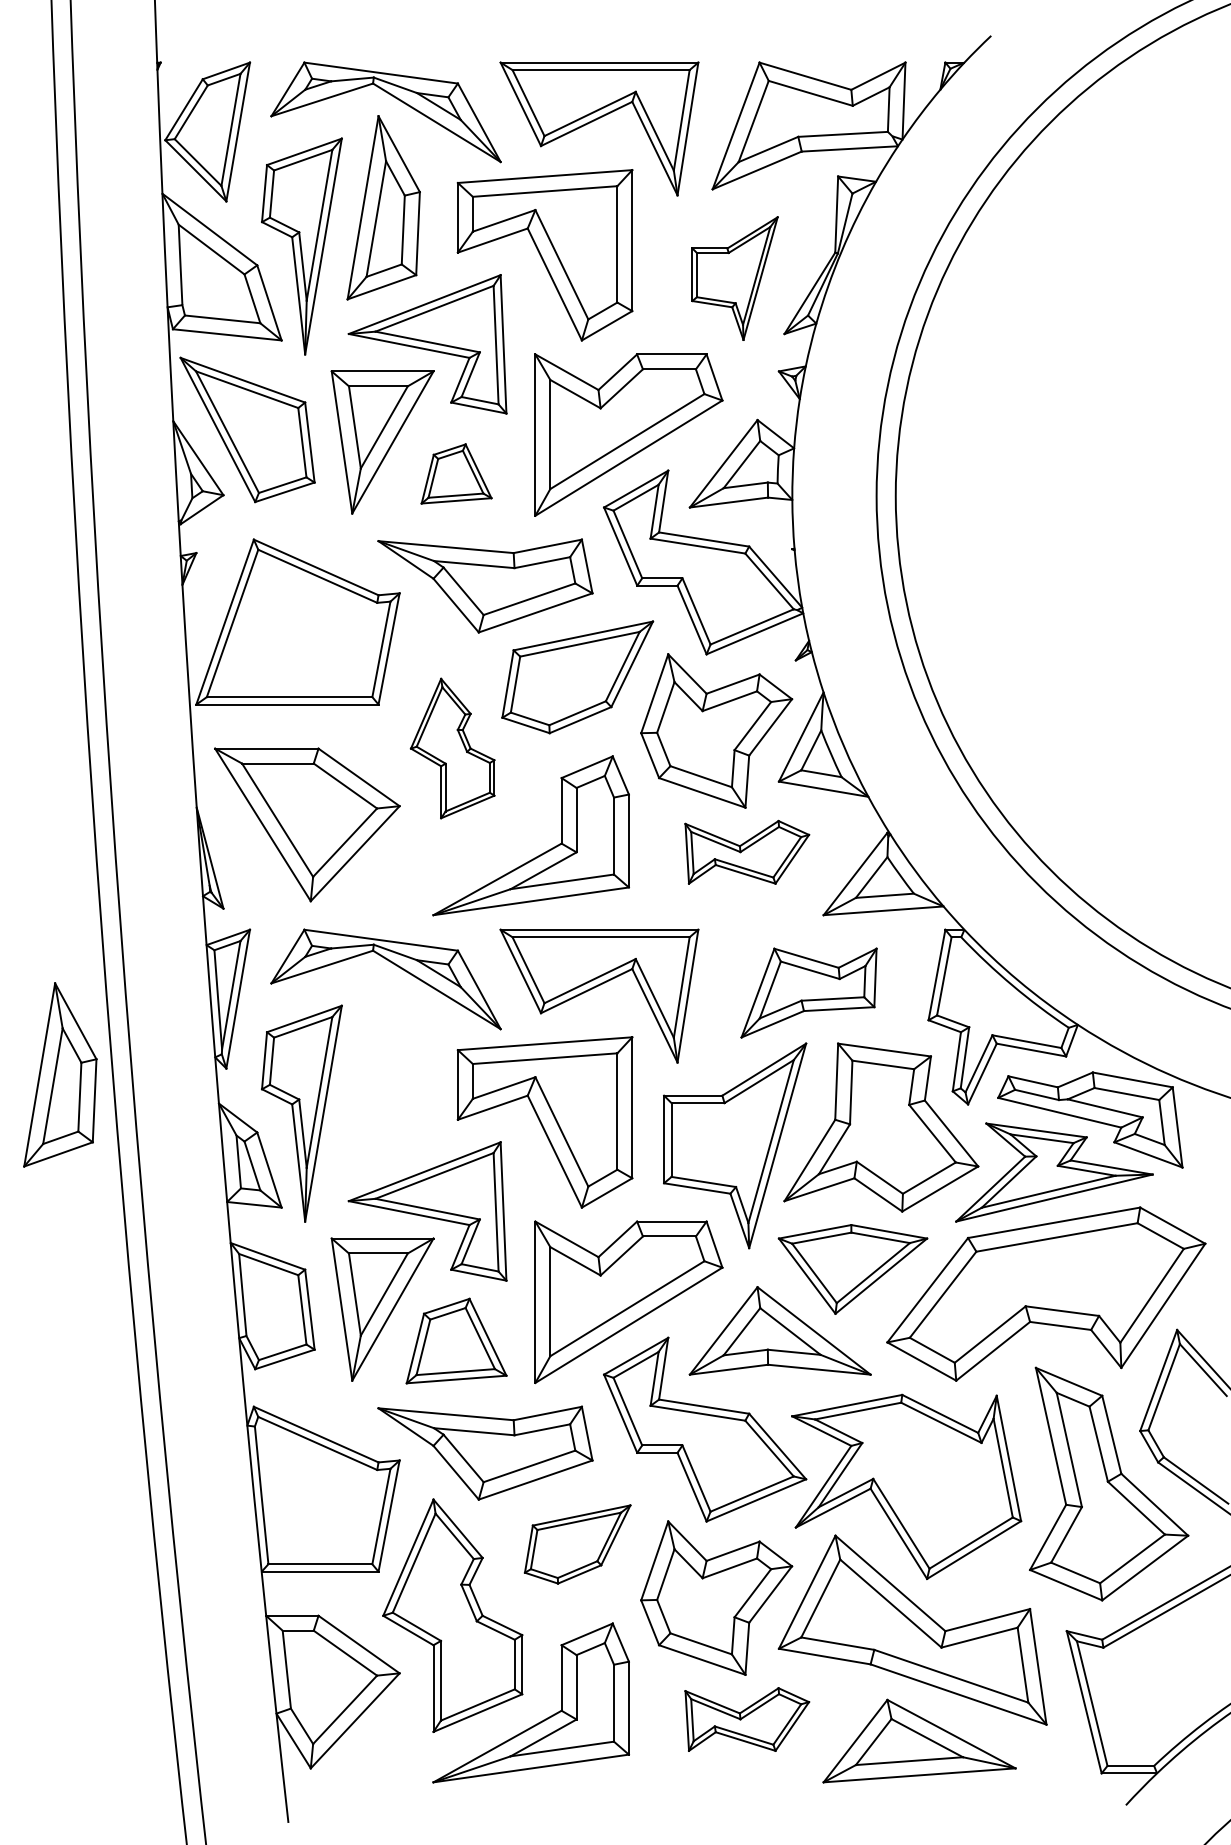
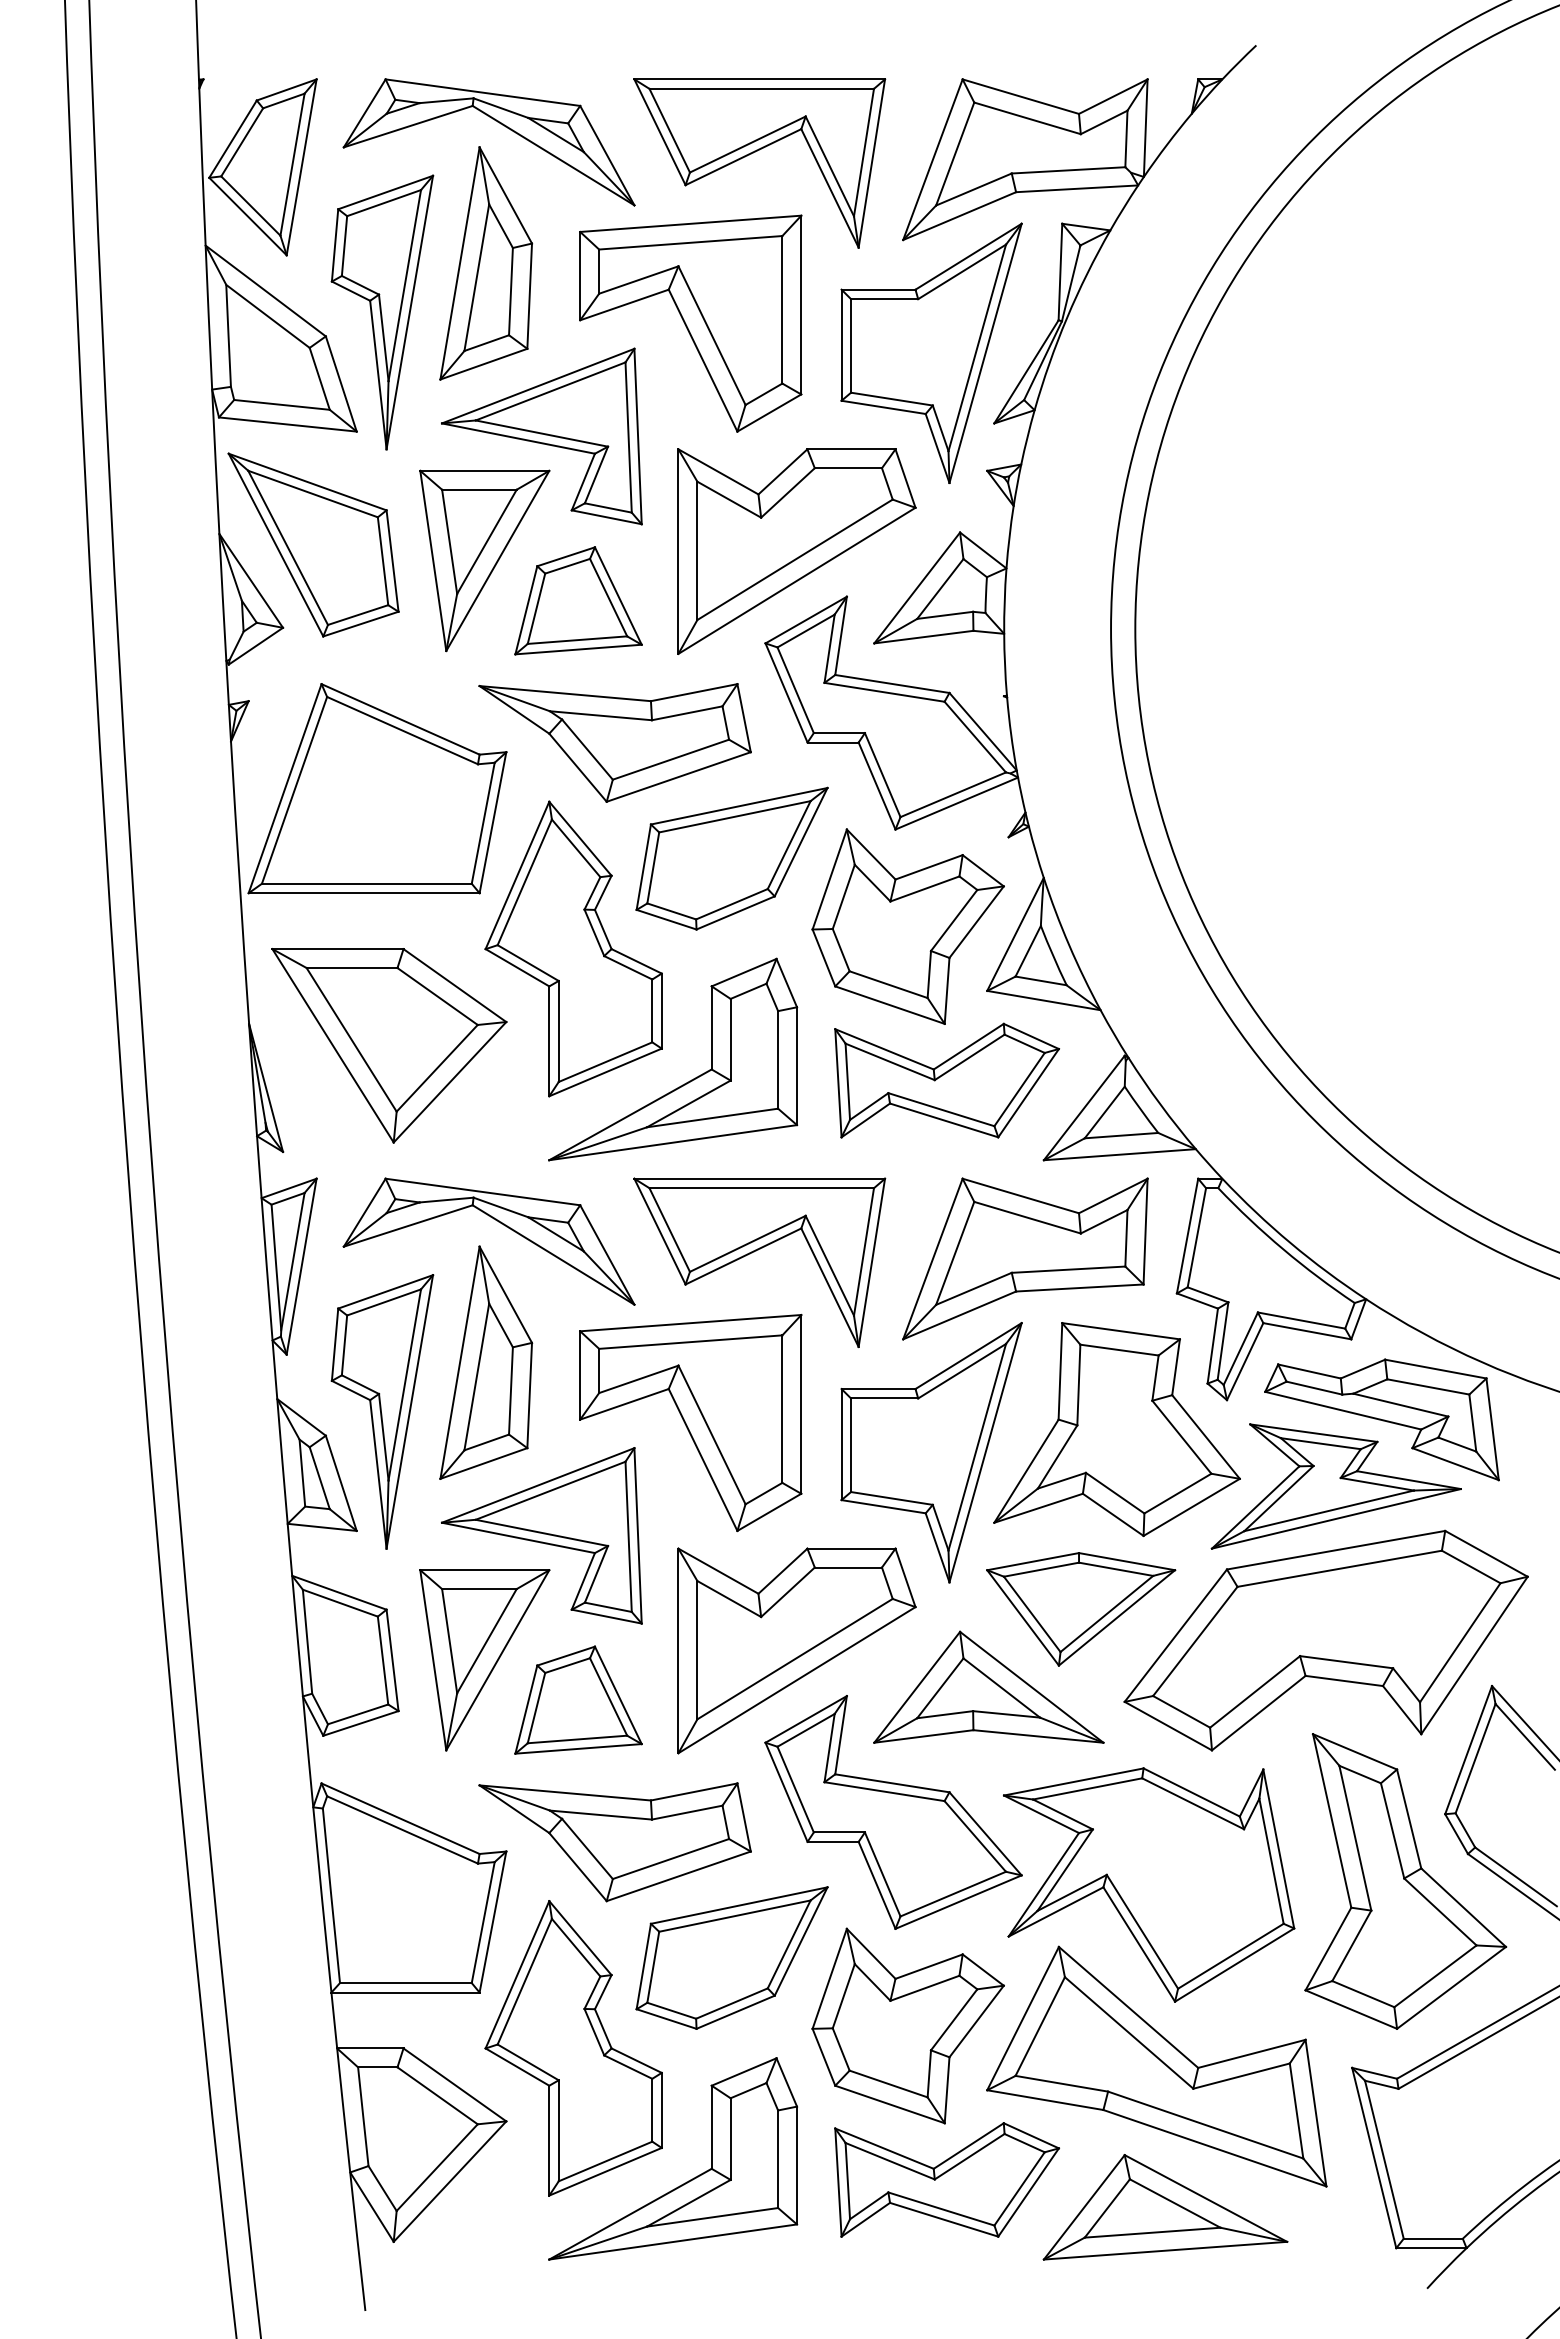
part: (735, 278) -> (931, 352), size x1.67
part: (456, 473) -> (578, 600), size x1.43
part: (452, 748) -> (573, 948), size x1.67
part: (746, 852) -> (946, 1080), size x1.43
part: (809, 992) -> (1025, 1258), size x1.43
part: (60, 1074) -> (486, 1362), moved
part: (577, 1544) -> (731, 1957), size x1.43
part: (746, 1719) -> (946, 2179), size x1.43

